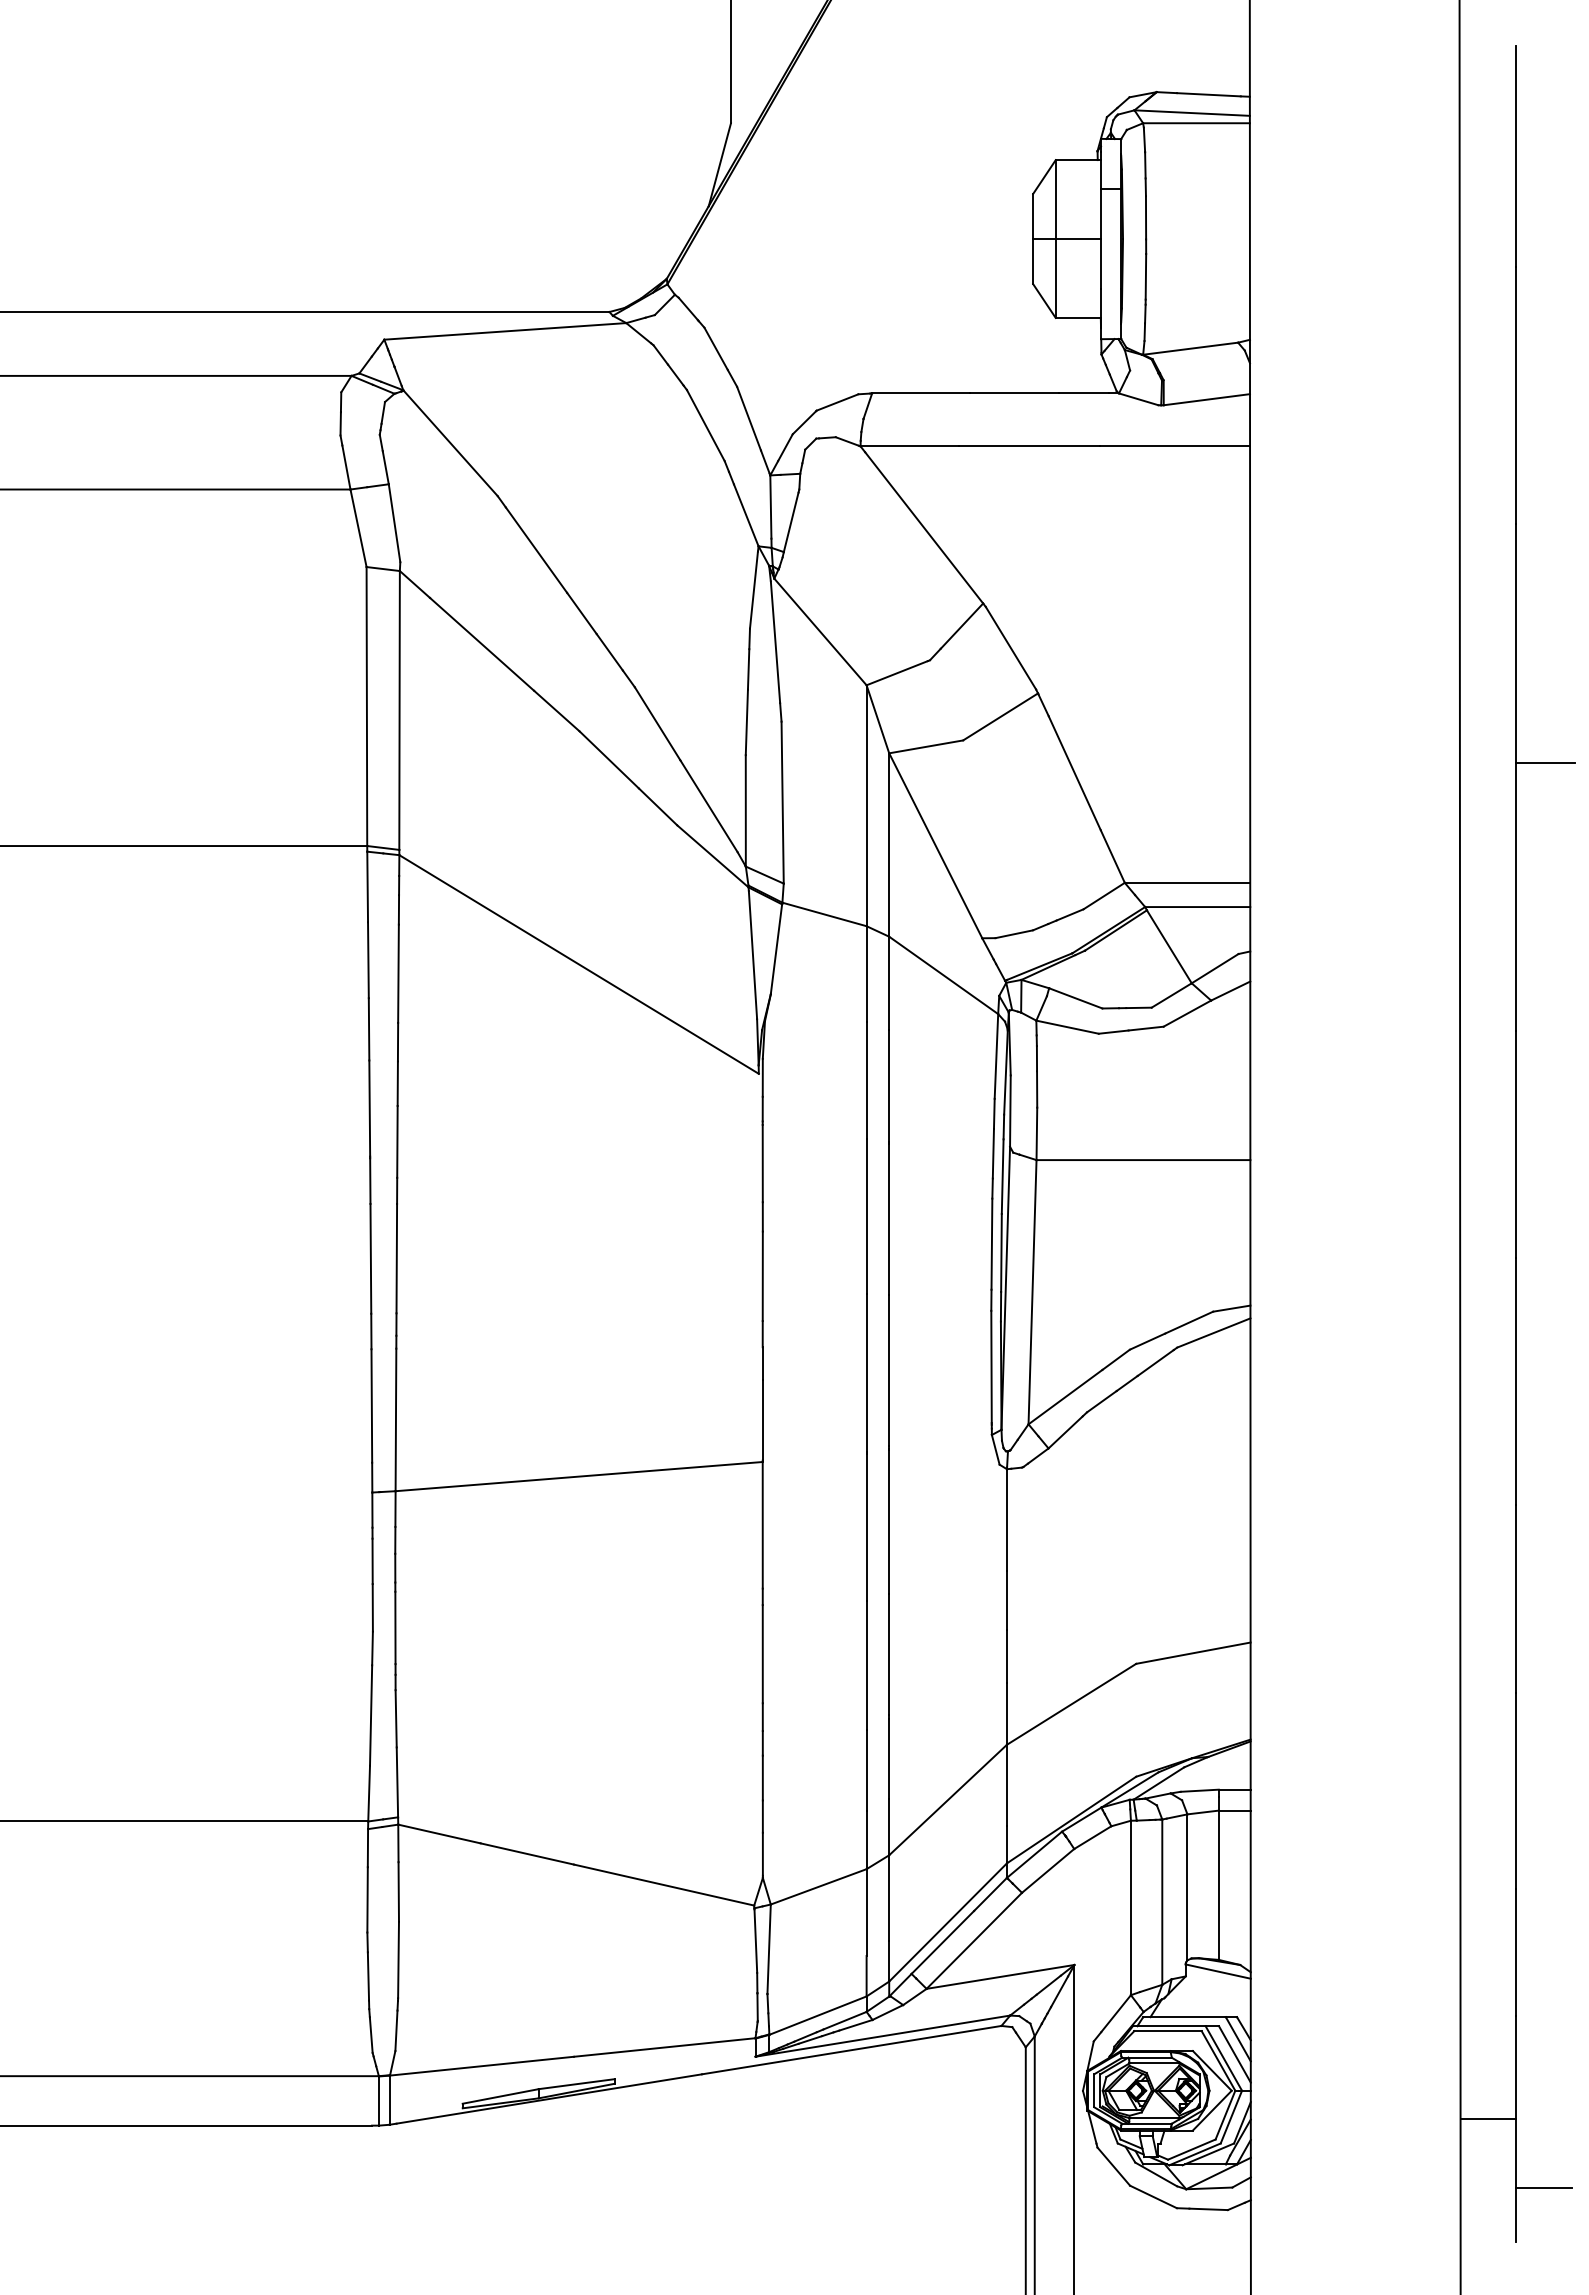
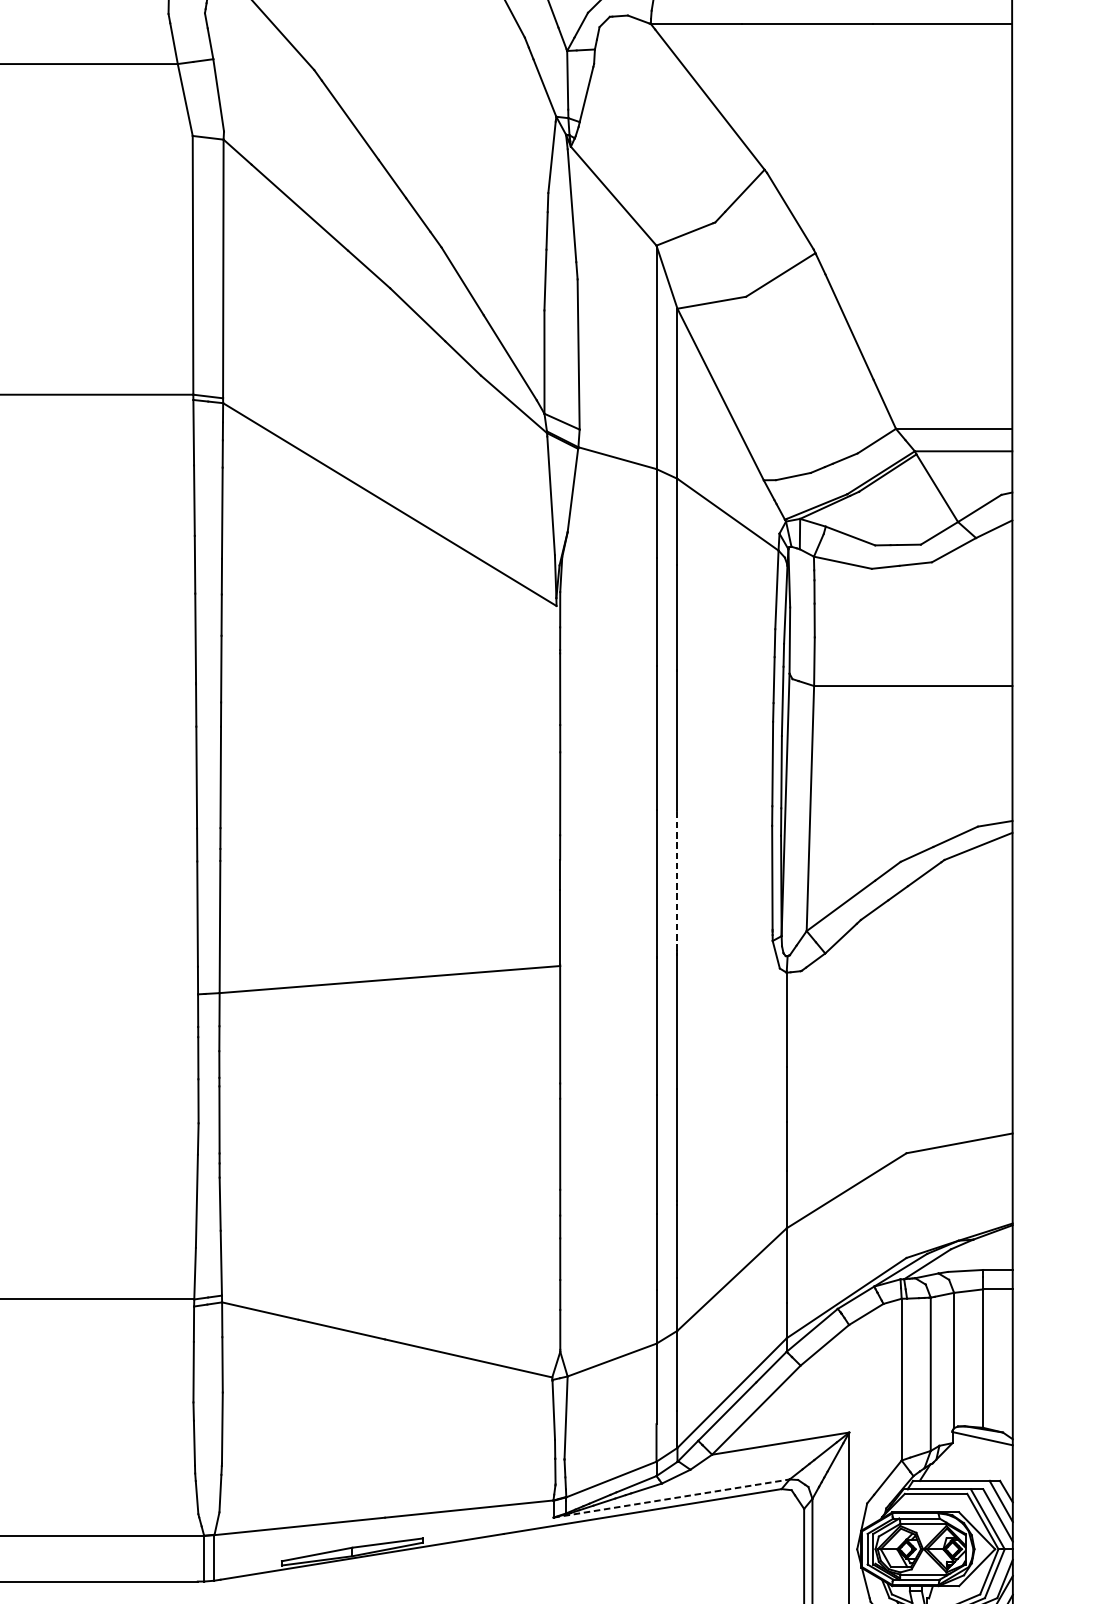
line: (889, 1369) -> (677, 880), solid -> dashed
line: (882, 2036) -> (671, 1498), solid -> dashed

